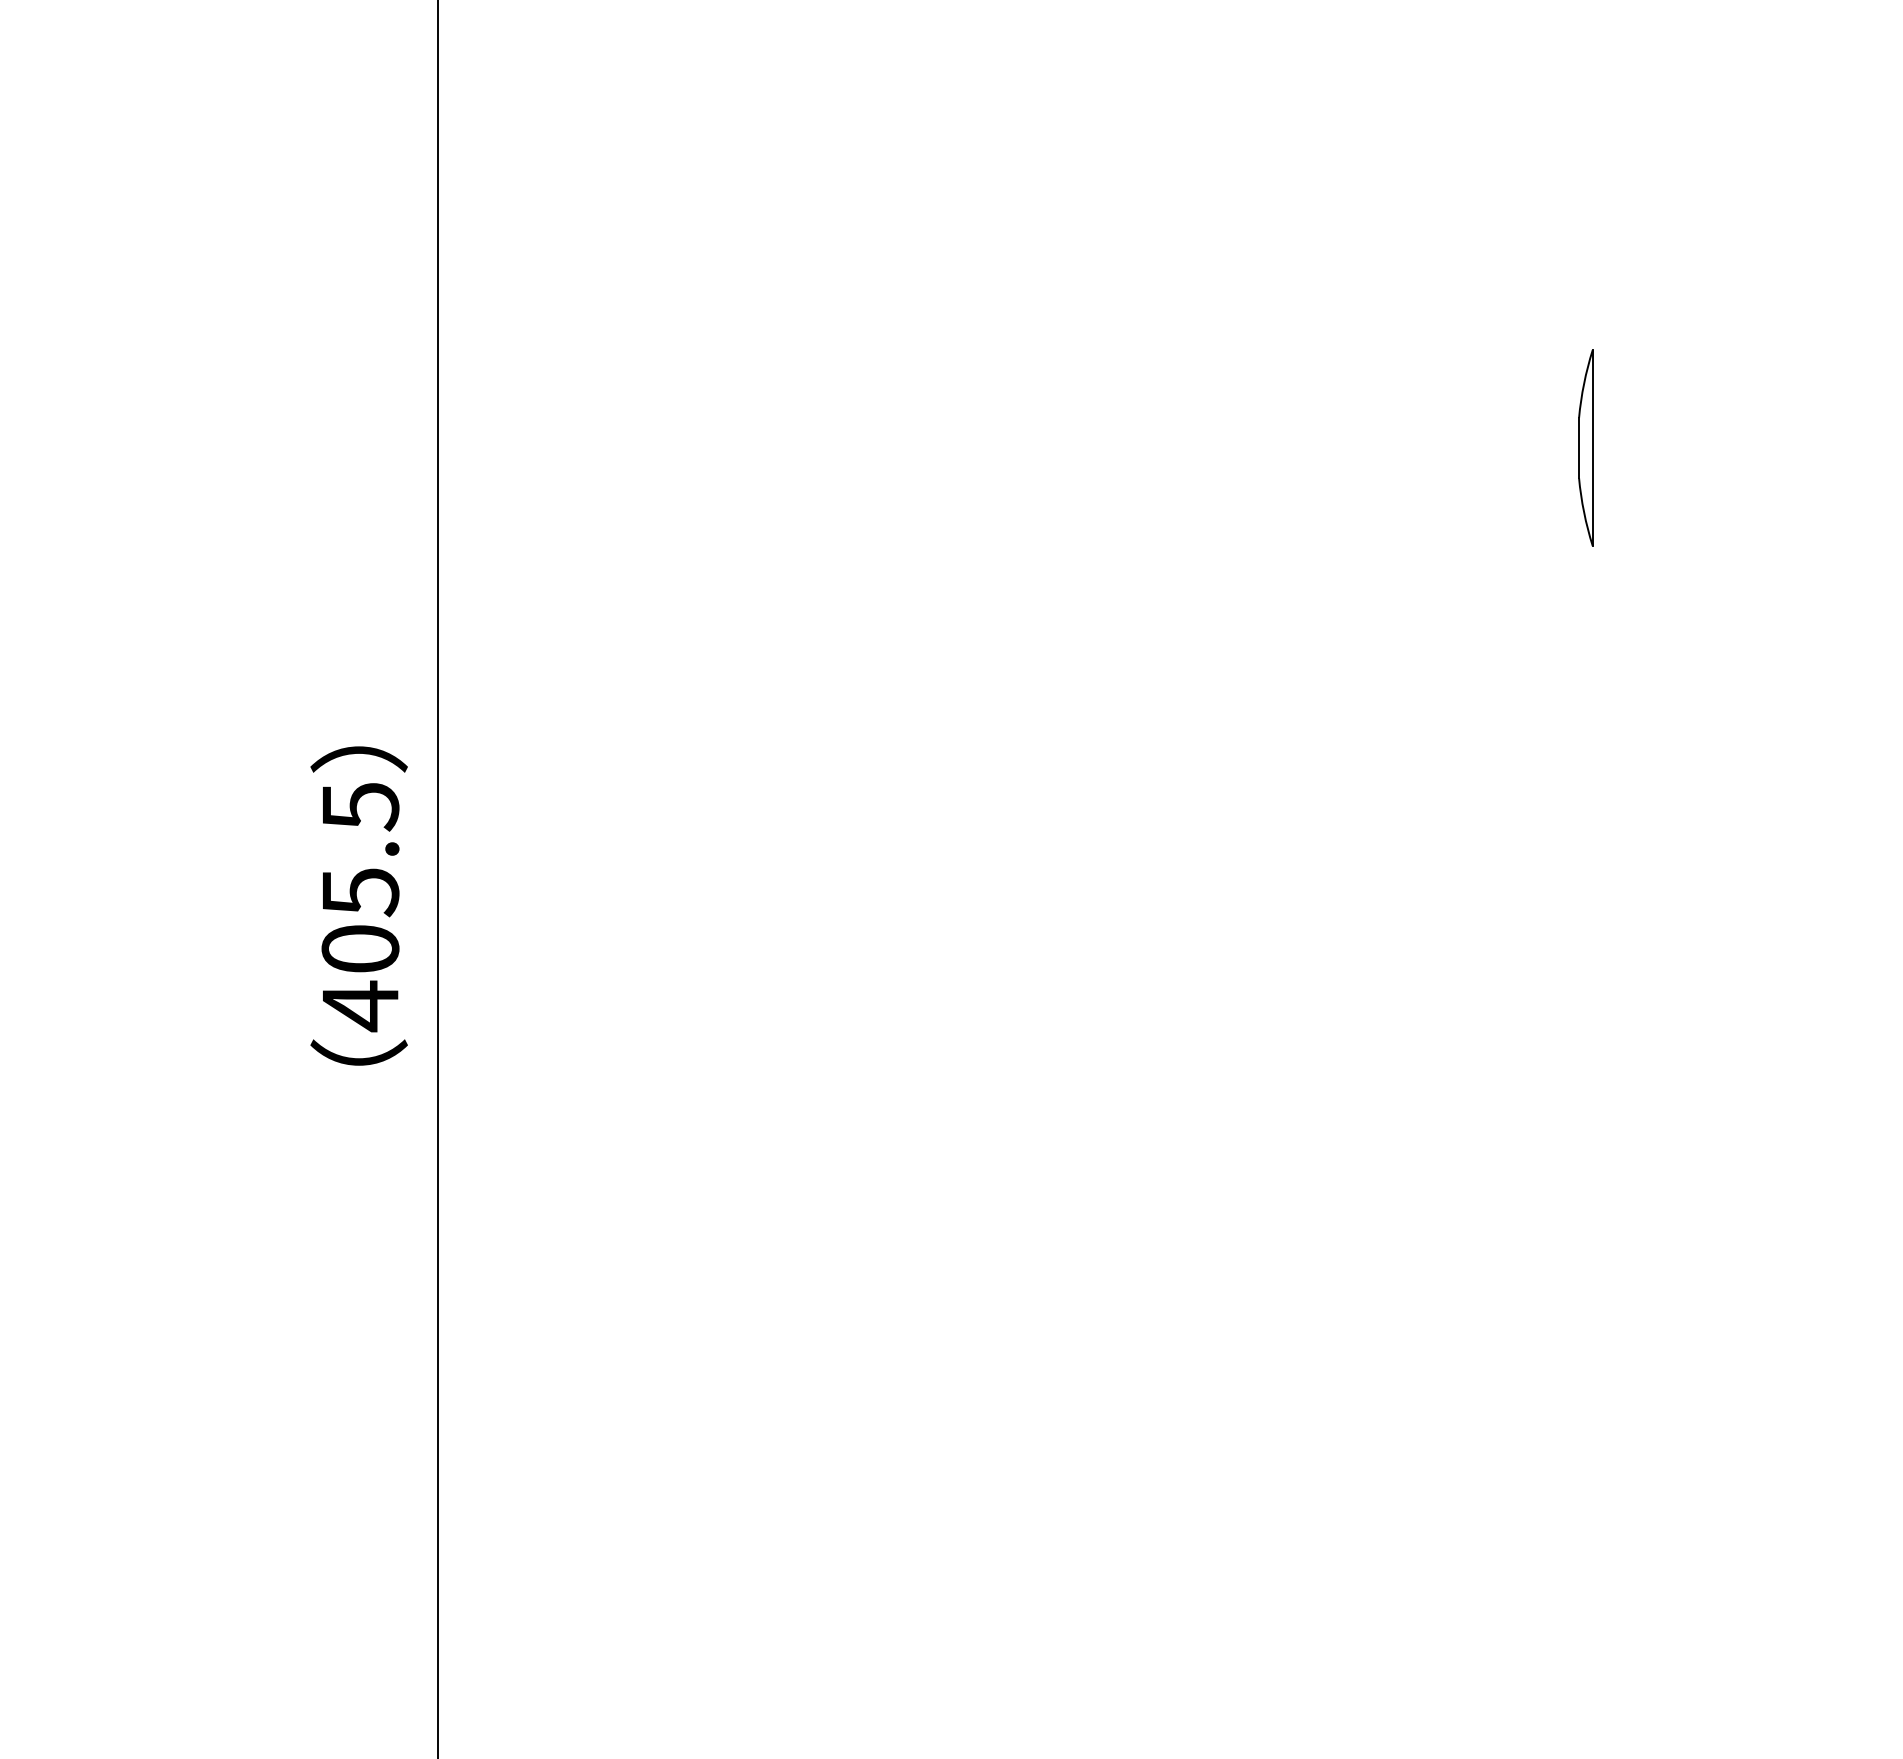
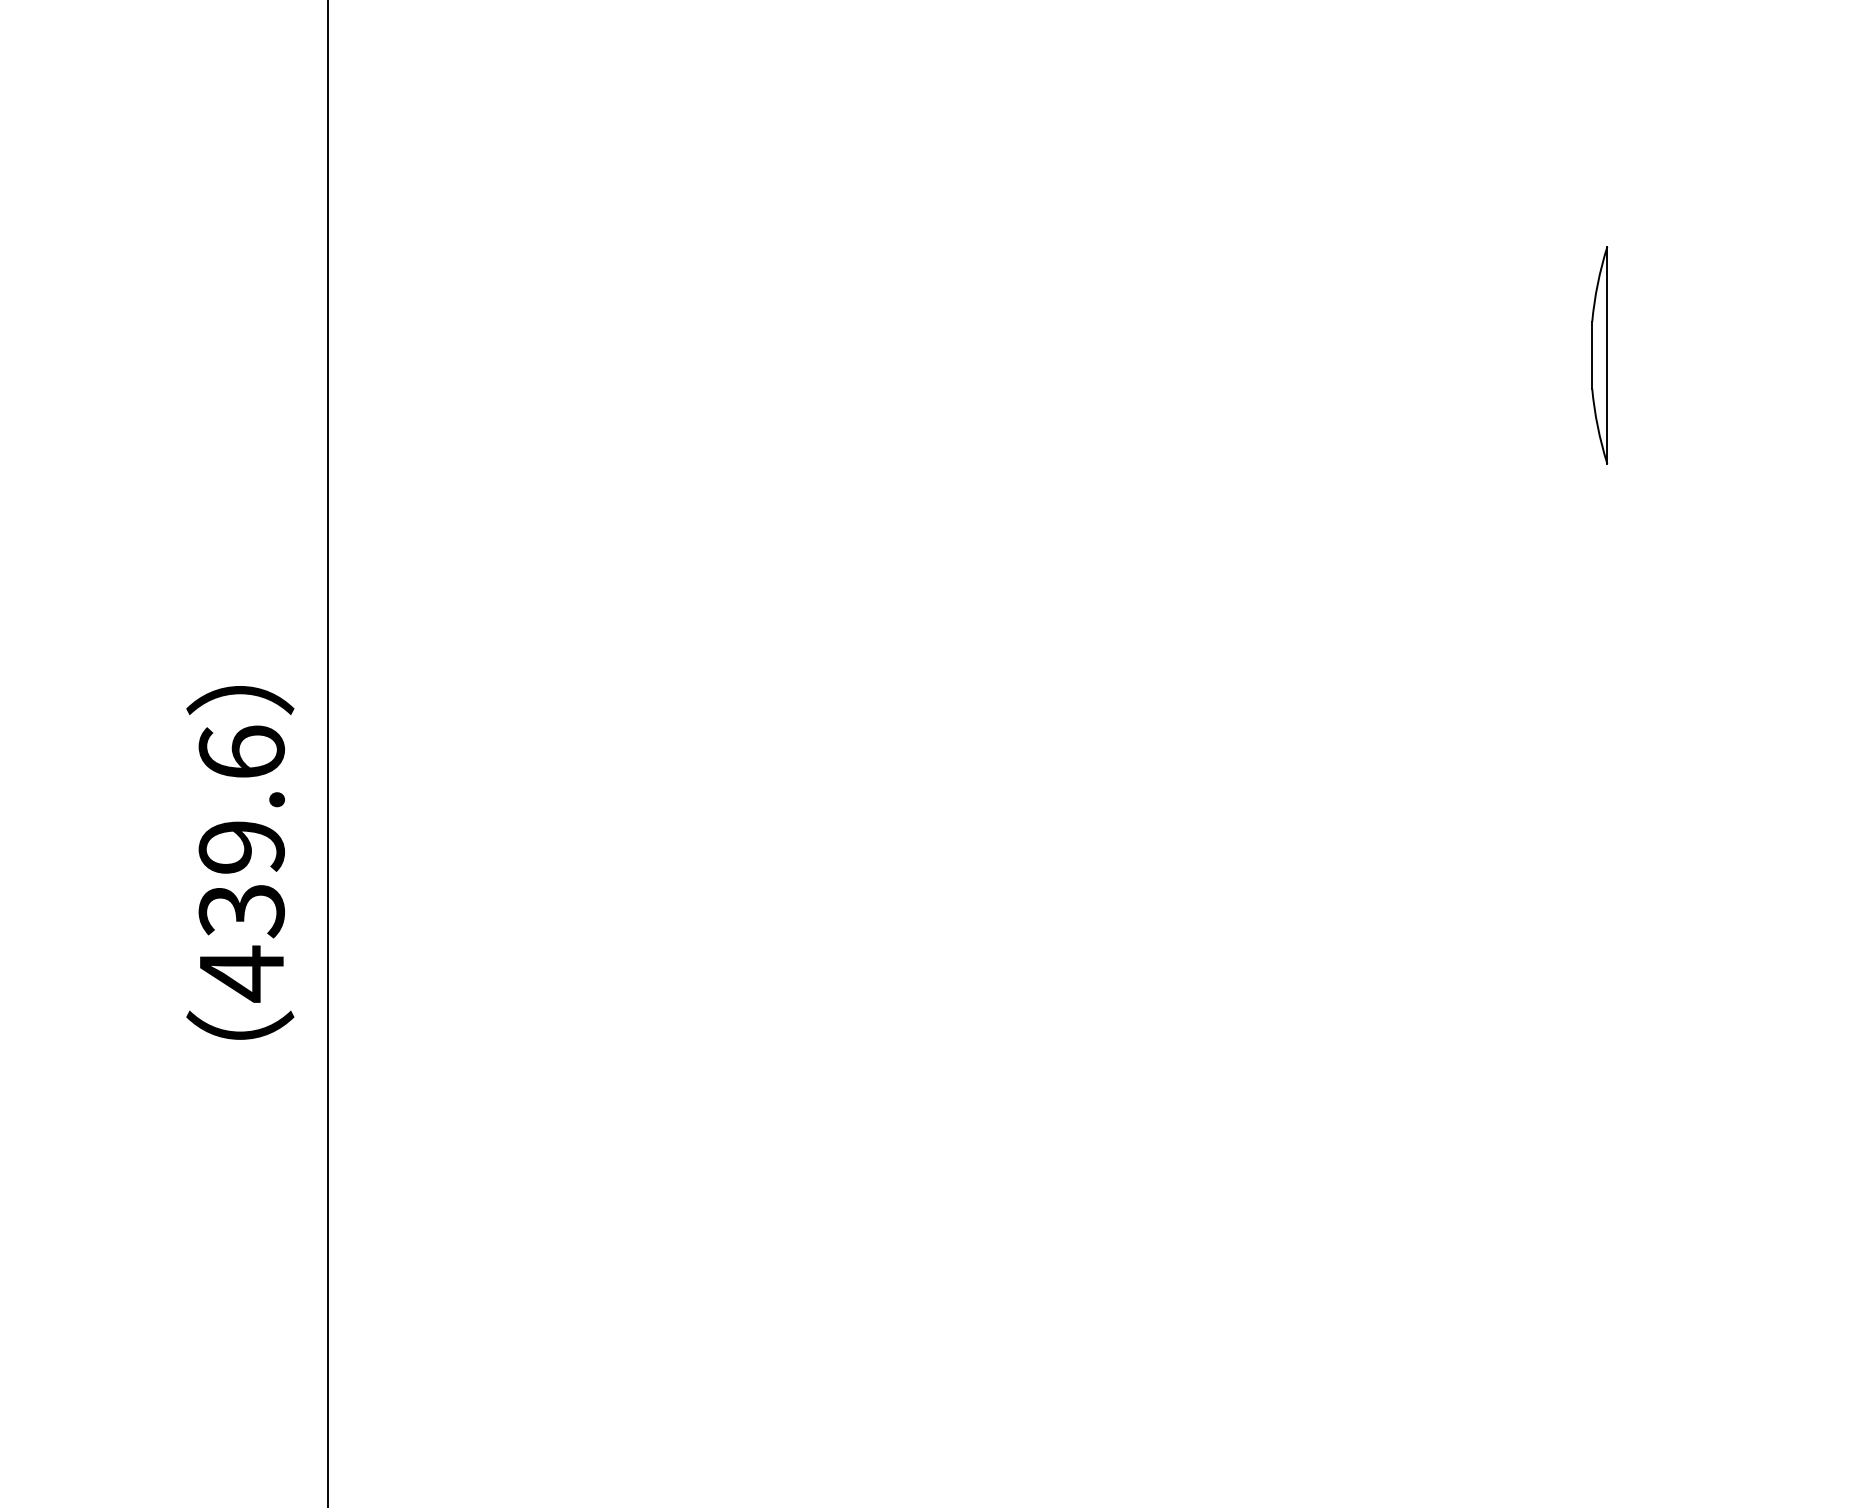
text: (360, 878) -> (241, 832), 405.5 -> 439.6

